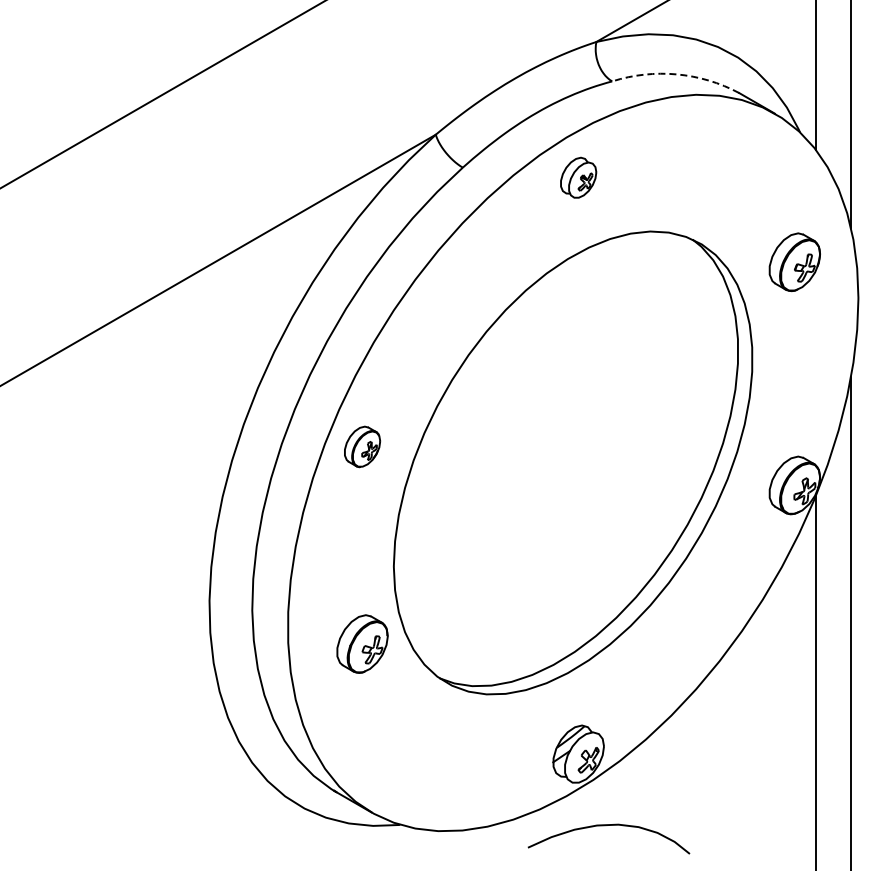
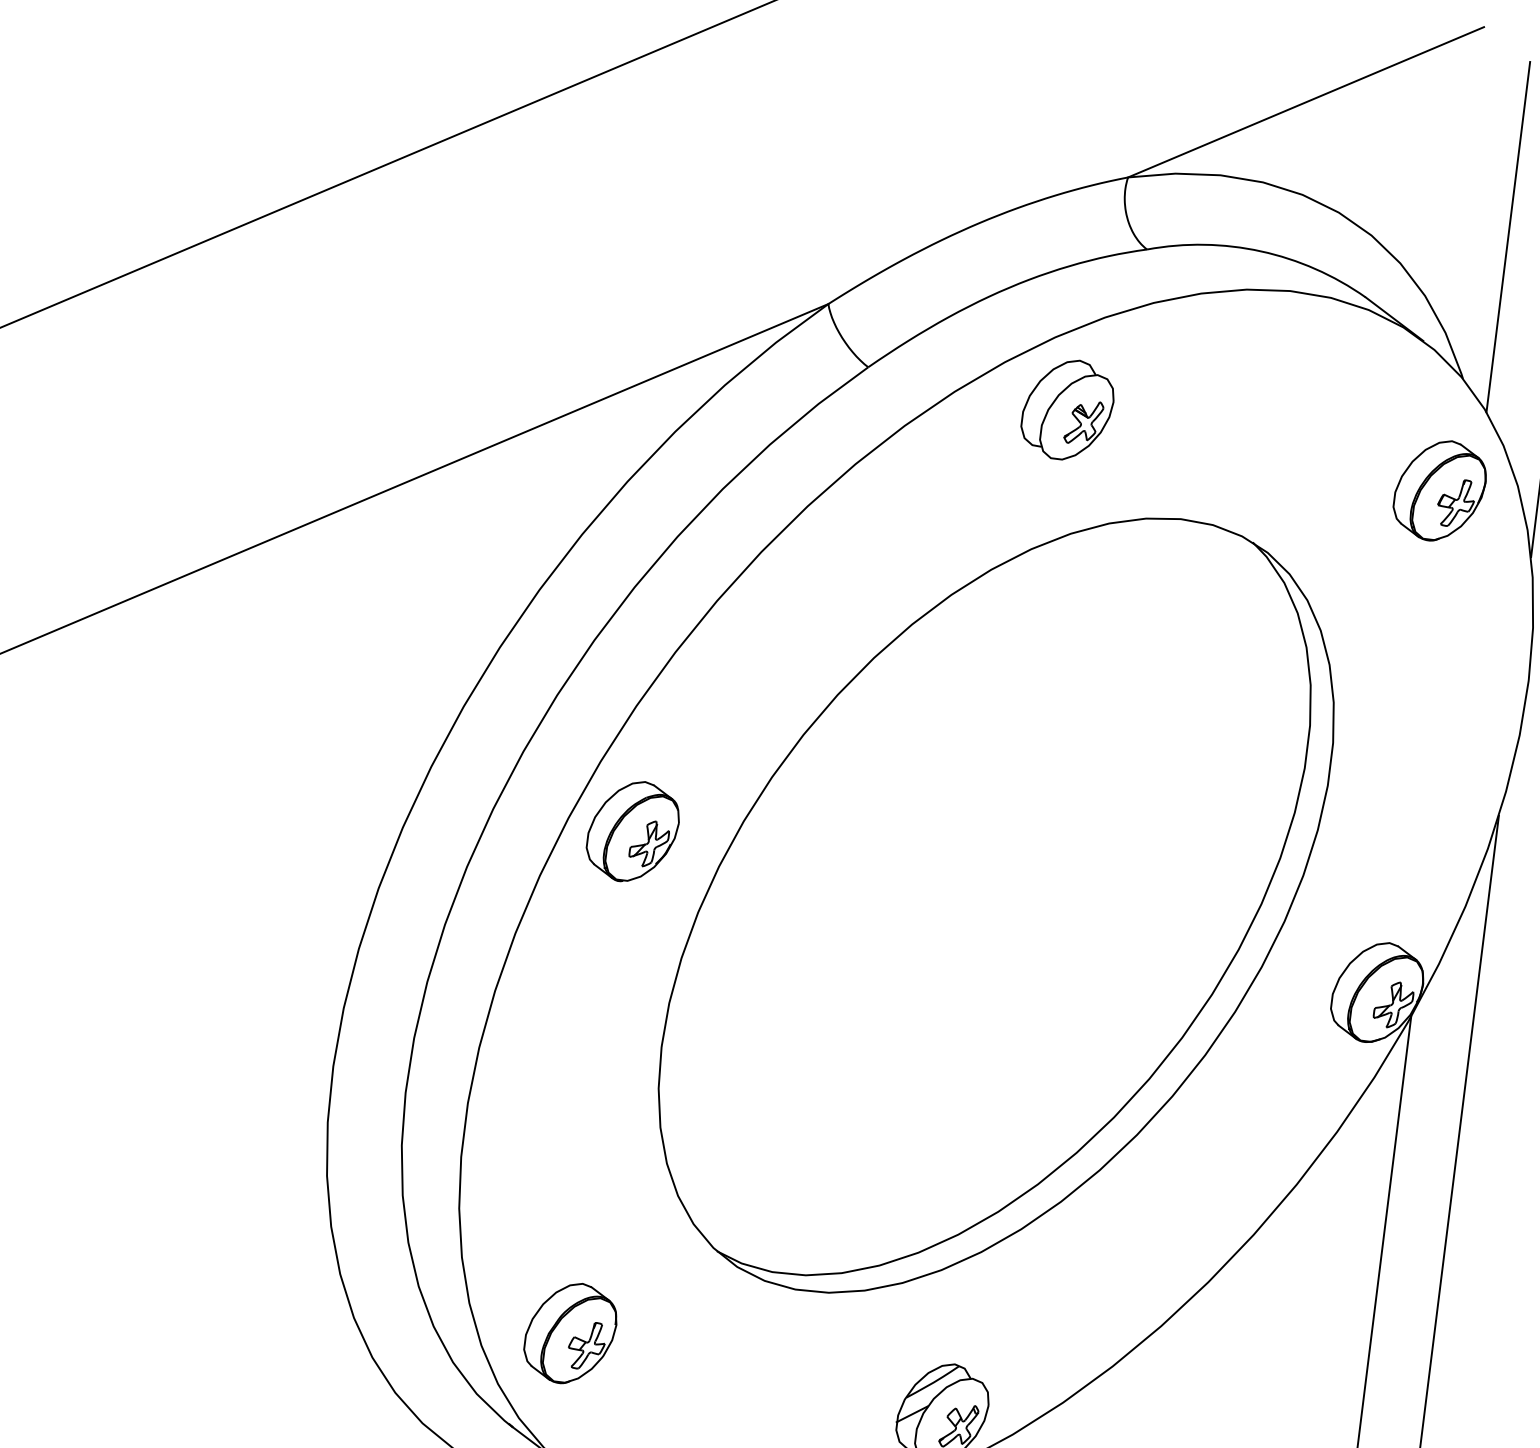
arc: (676, 74) -> (1260, 251), dashed -> solid
part: (578, 177) -> (1067, 409), size x1.43
part: (794, 261) -> (1439, 489), moved
part: (362, 446) -> (633, 831), size x1.43
part: (362, 643) -> (570, 1332), moved

